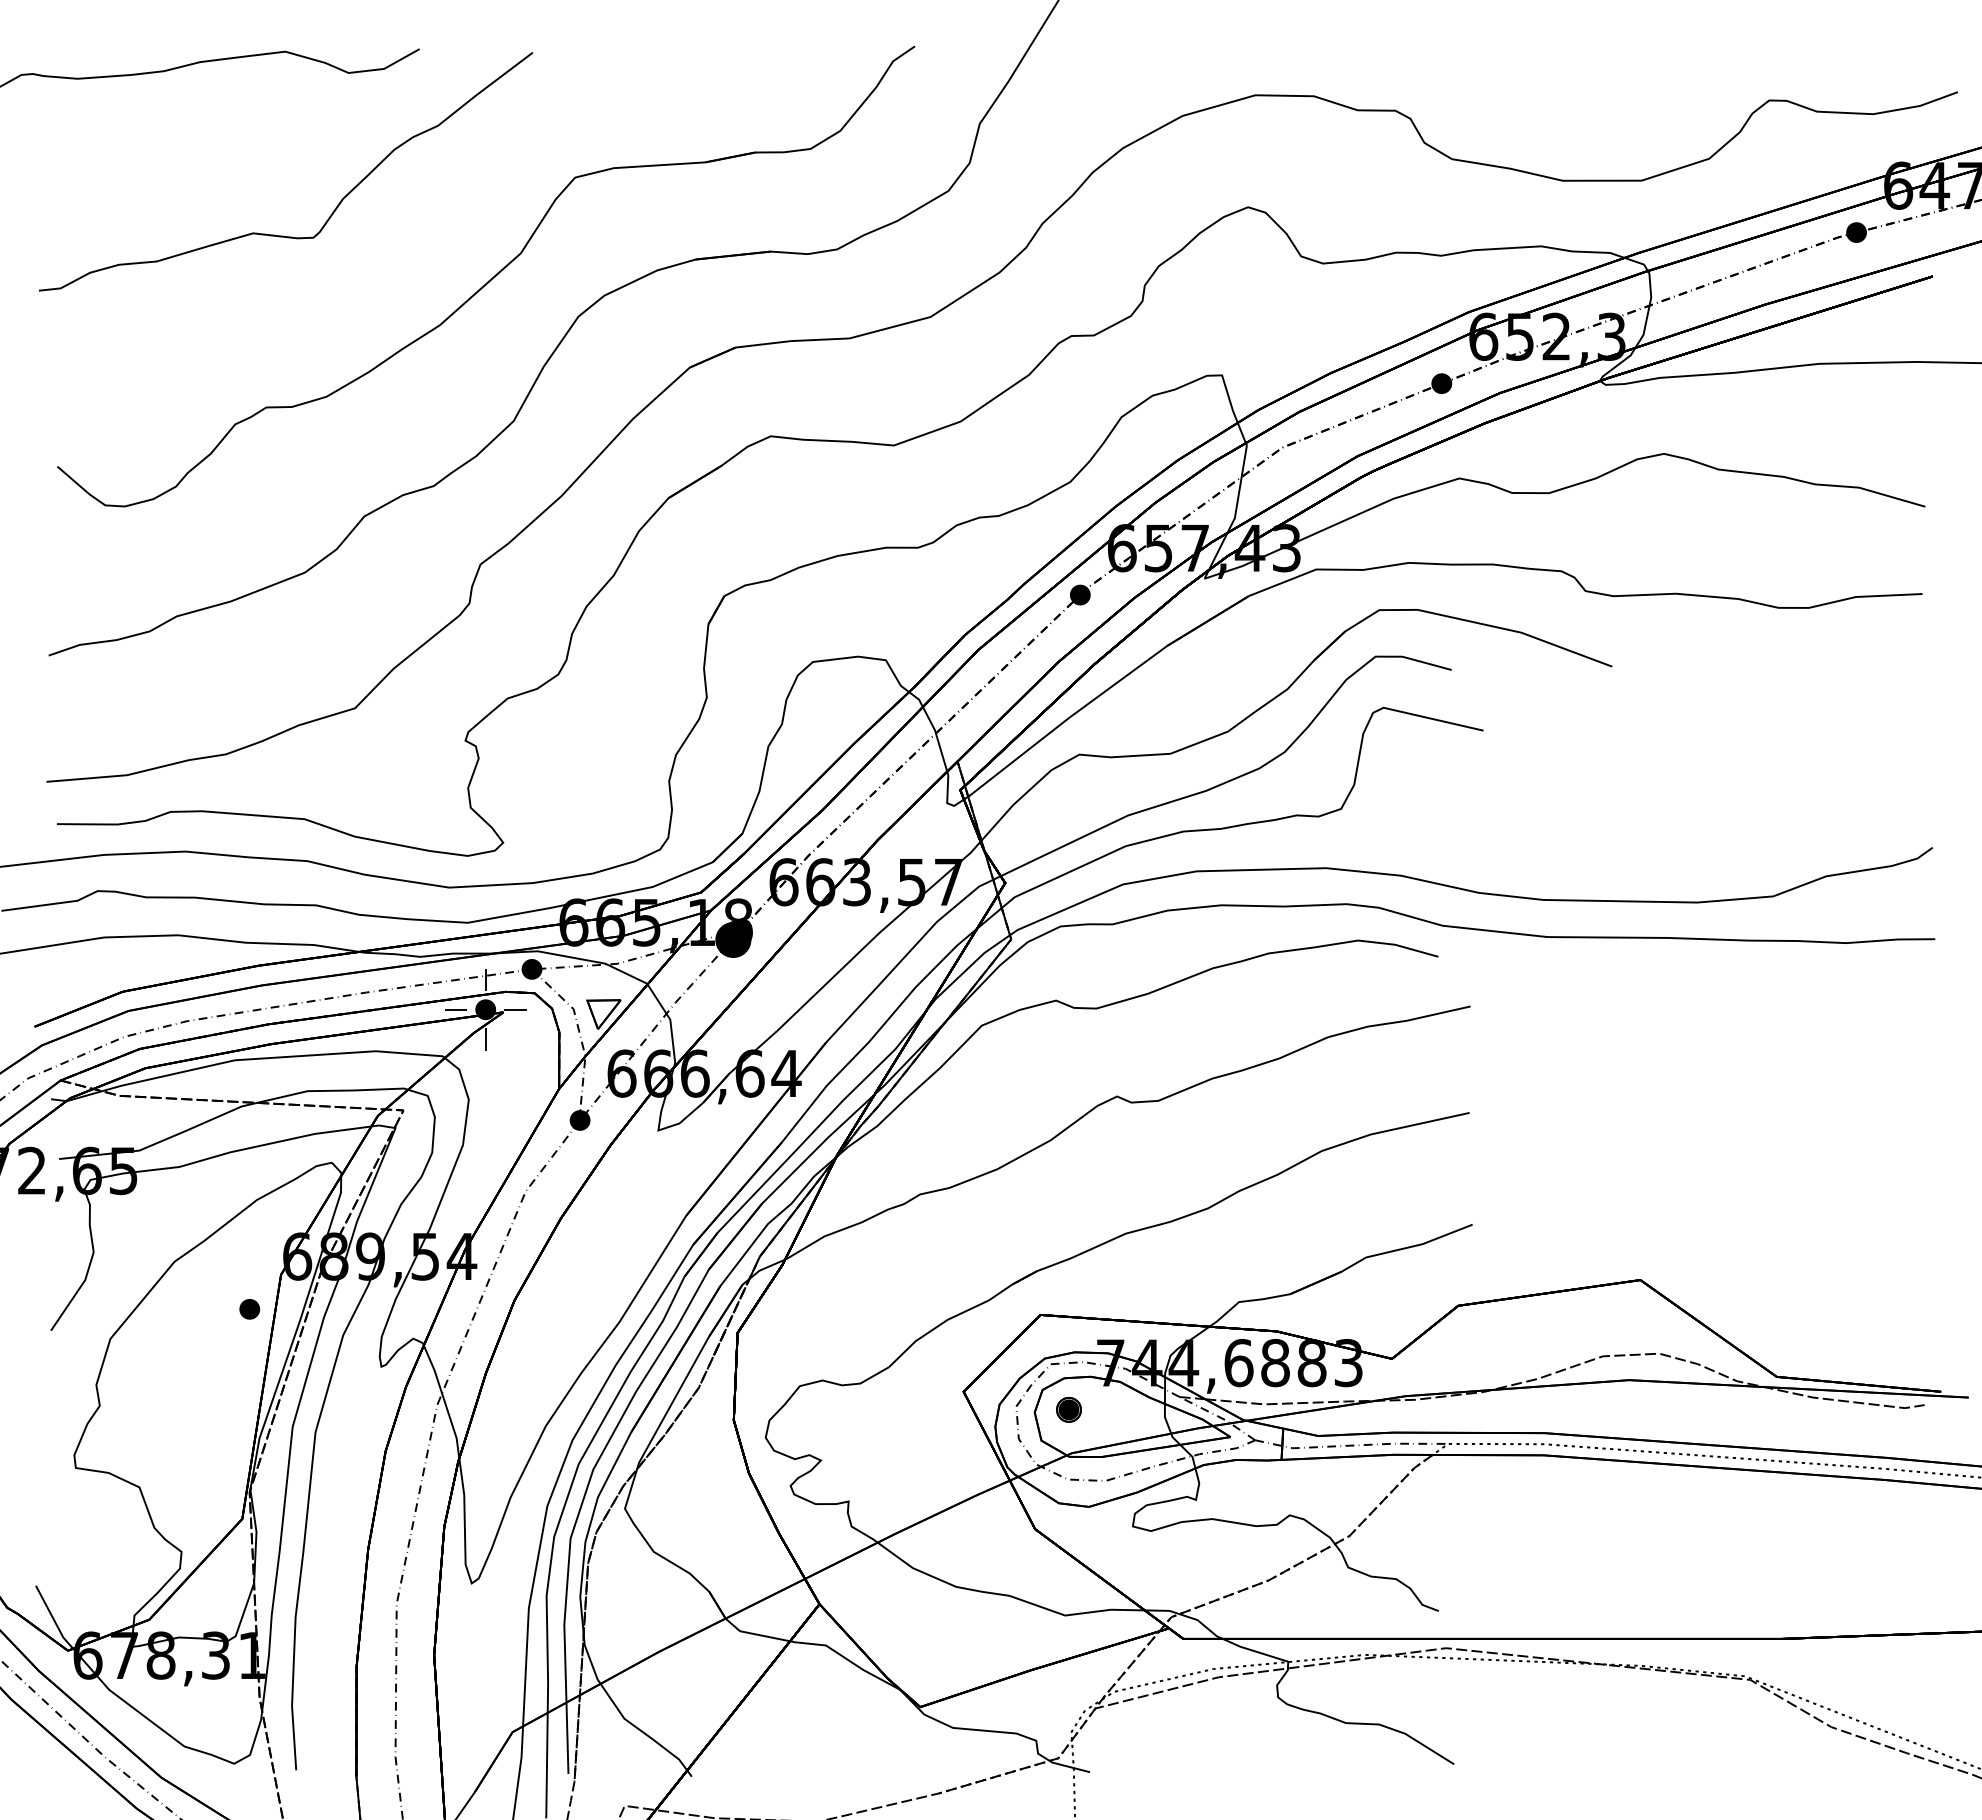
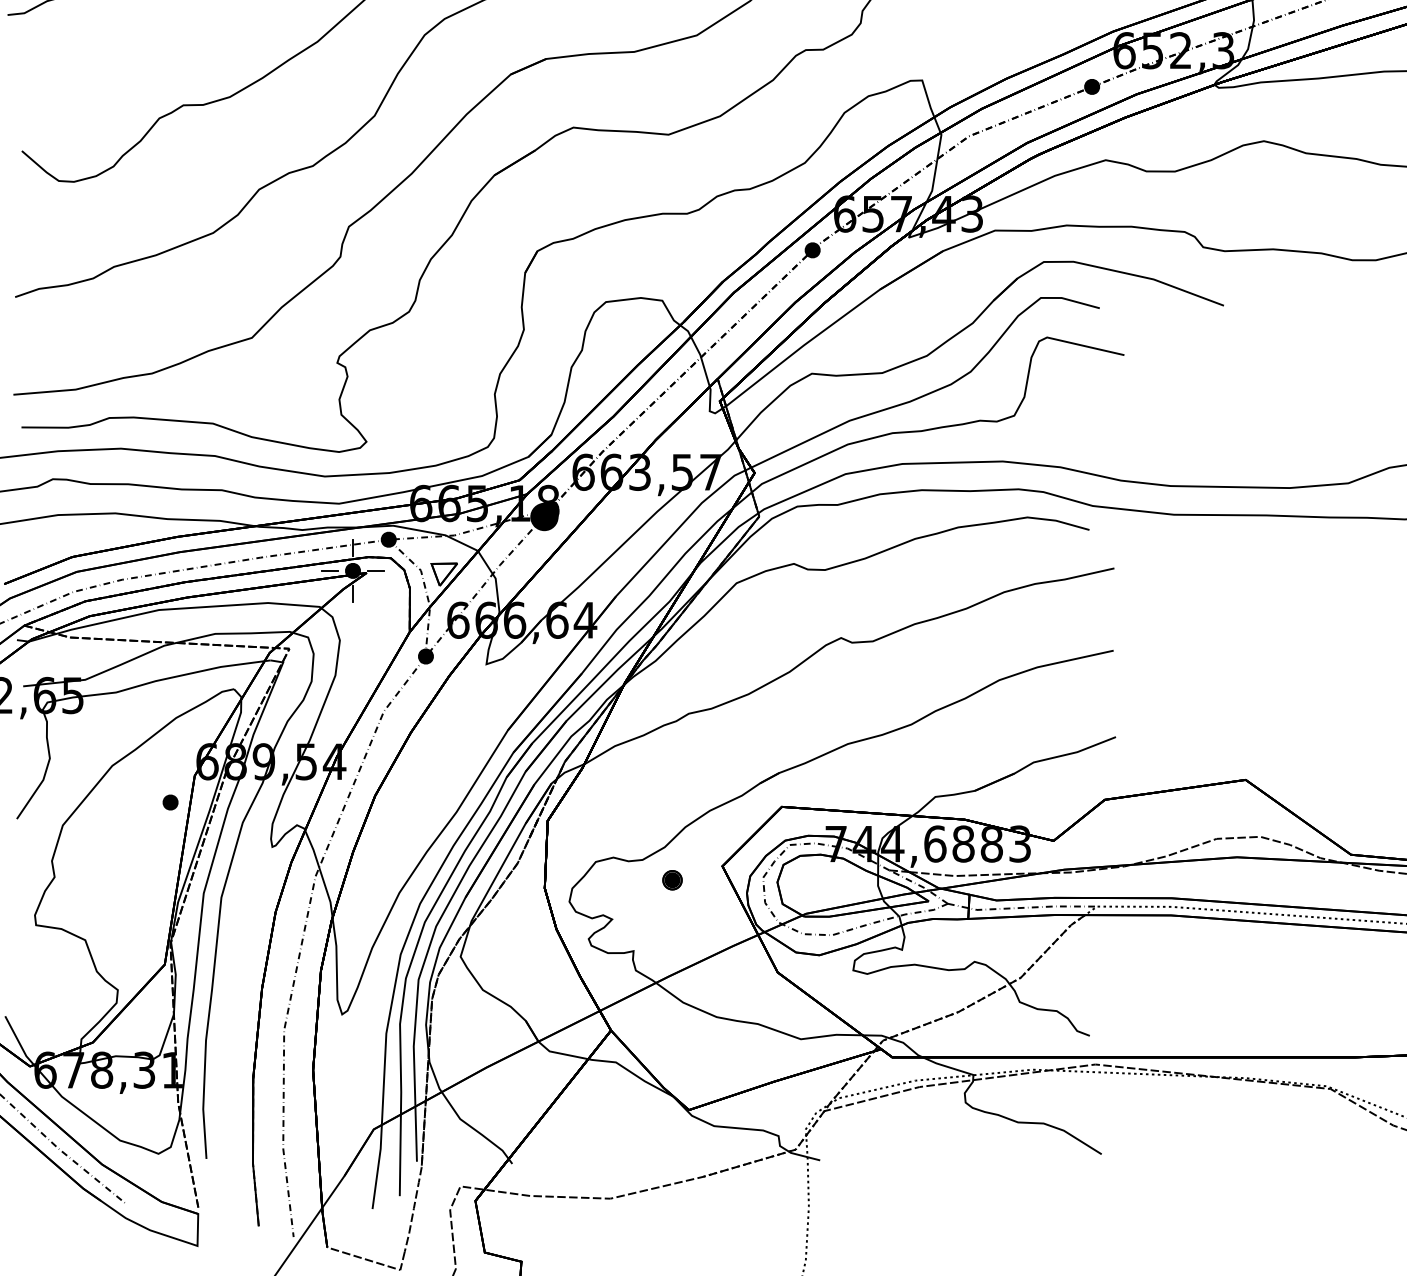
part: (1068, 1409) -> (672, 879), moved

